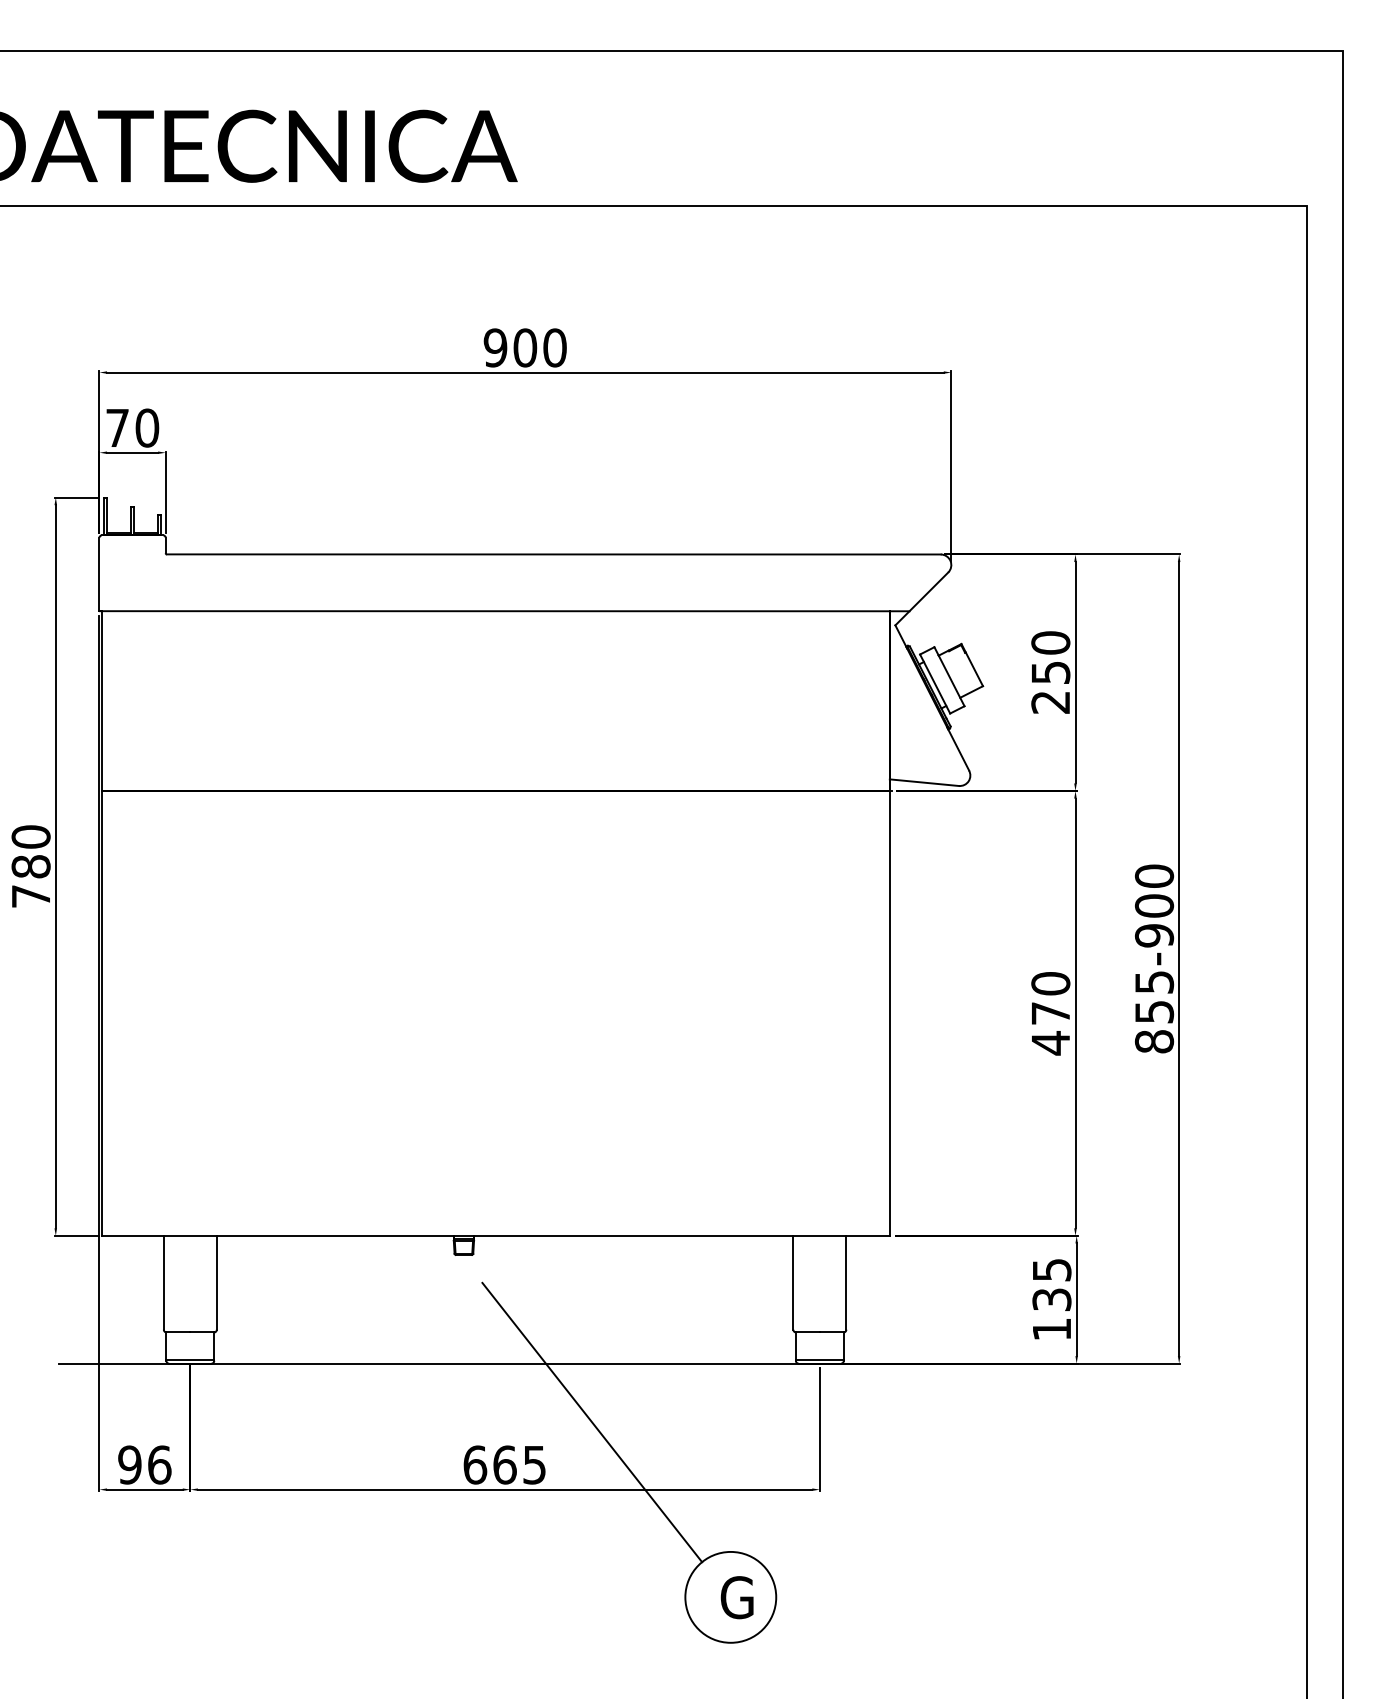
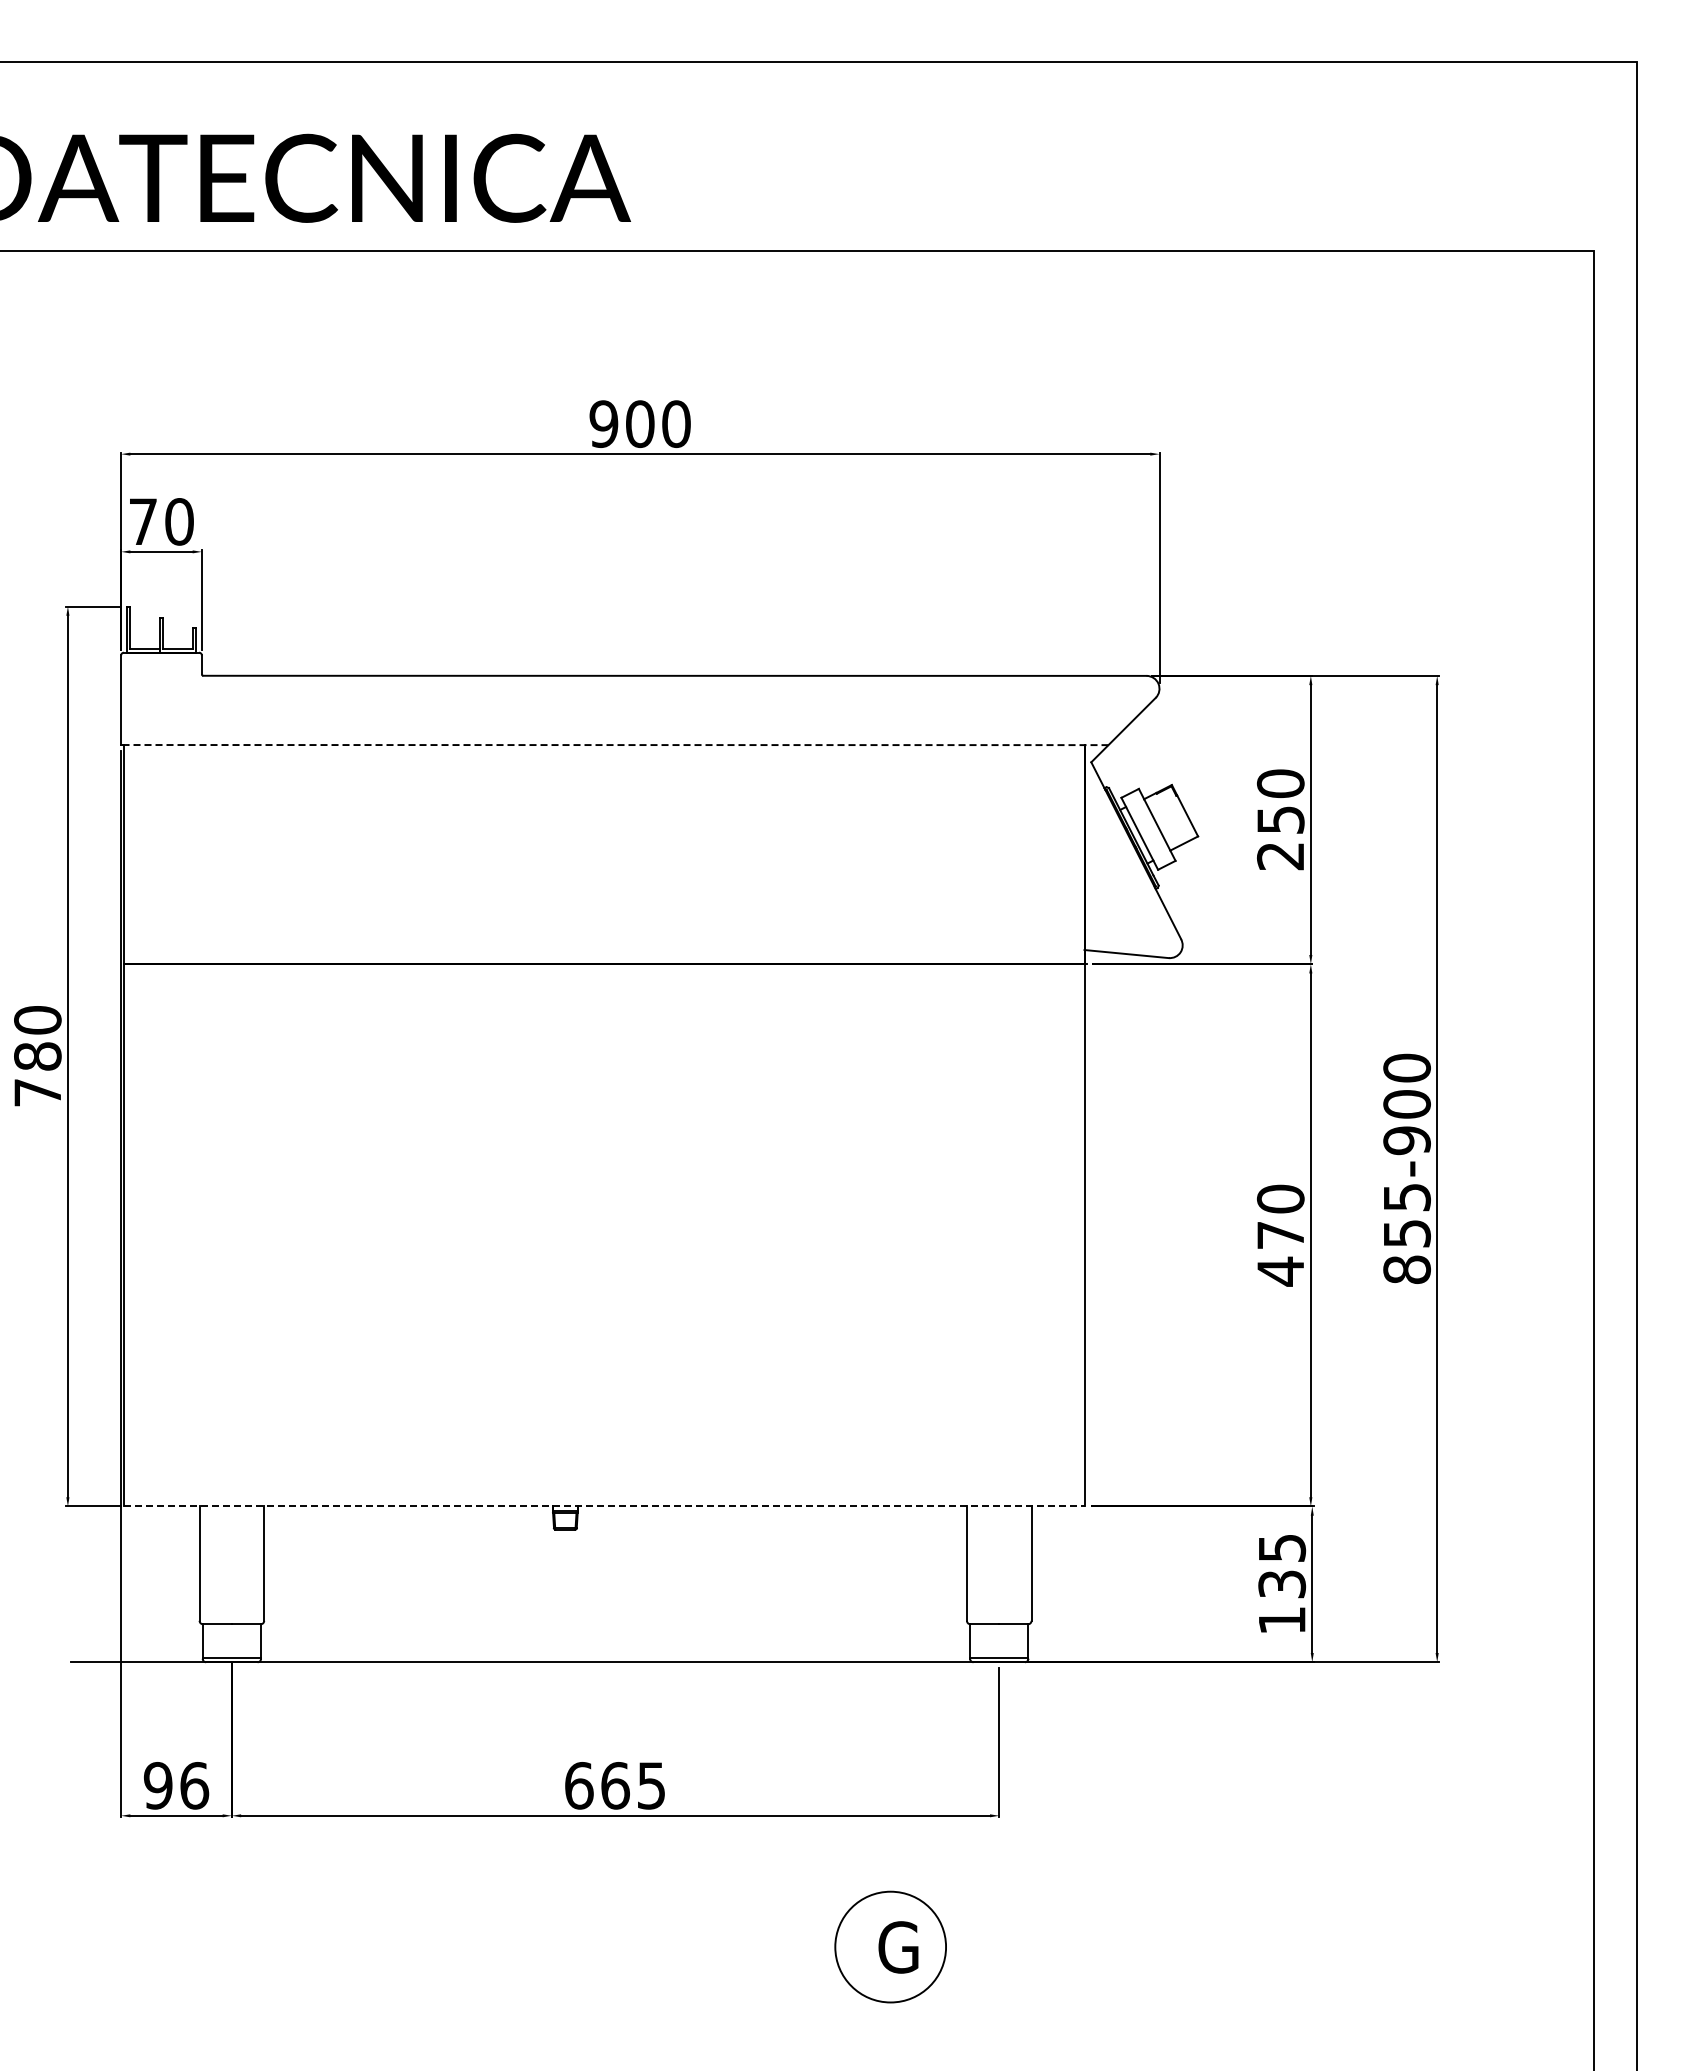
line: (504, 611) -> (614, 745), solid -> dashed
line: (496, 1235) -> (604, 1506), solid -> dashed
line: (592, 1422) -> (721, 1733), removed

